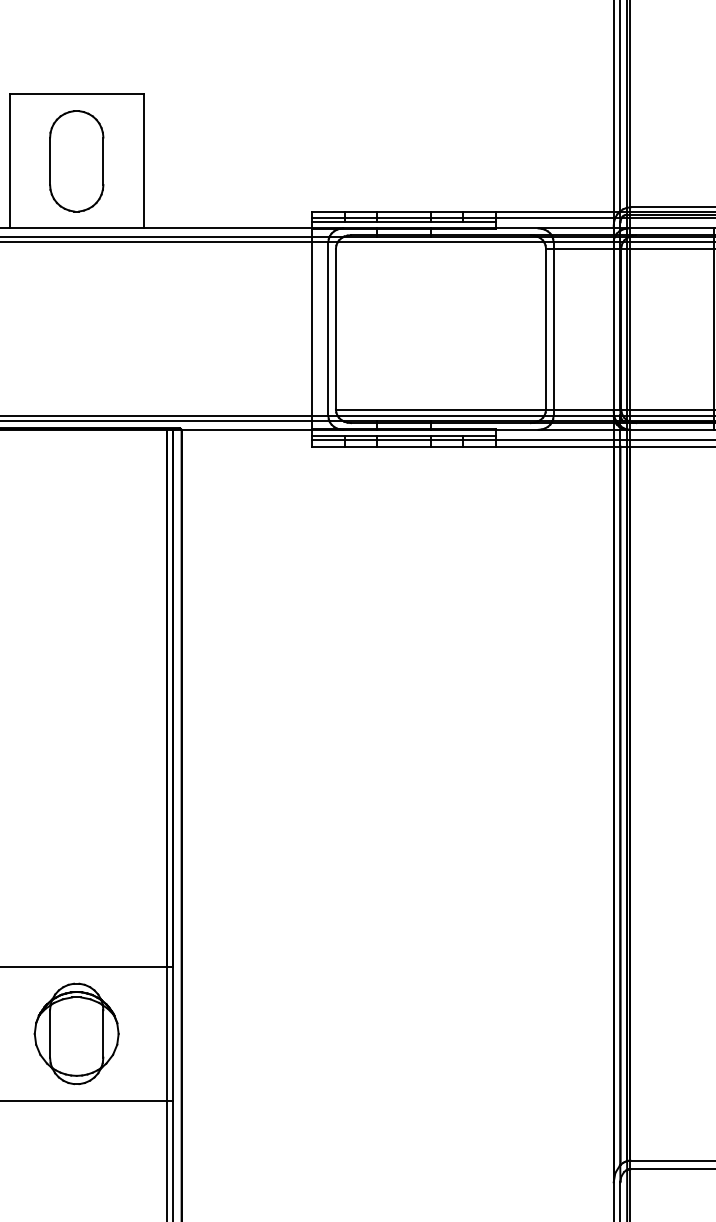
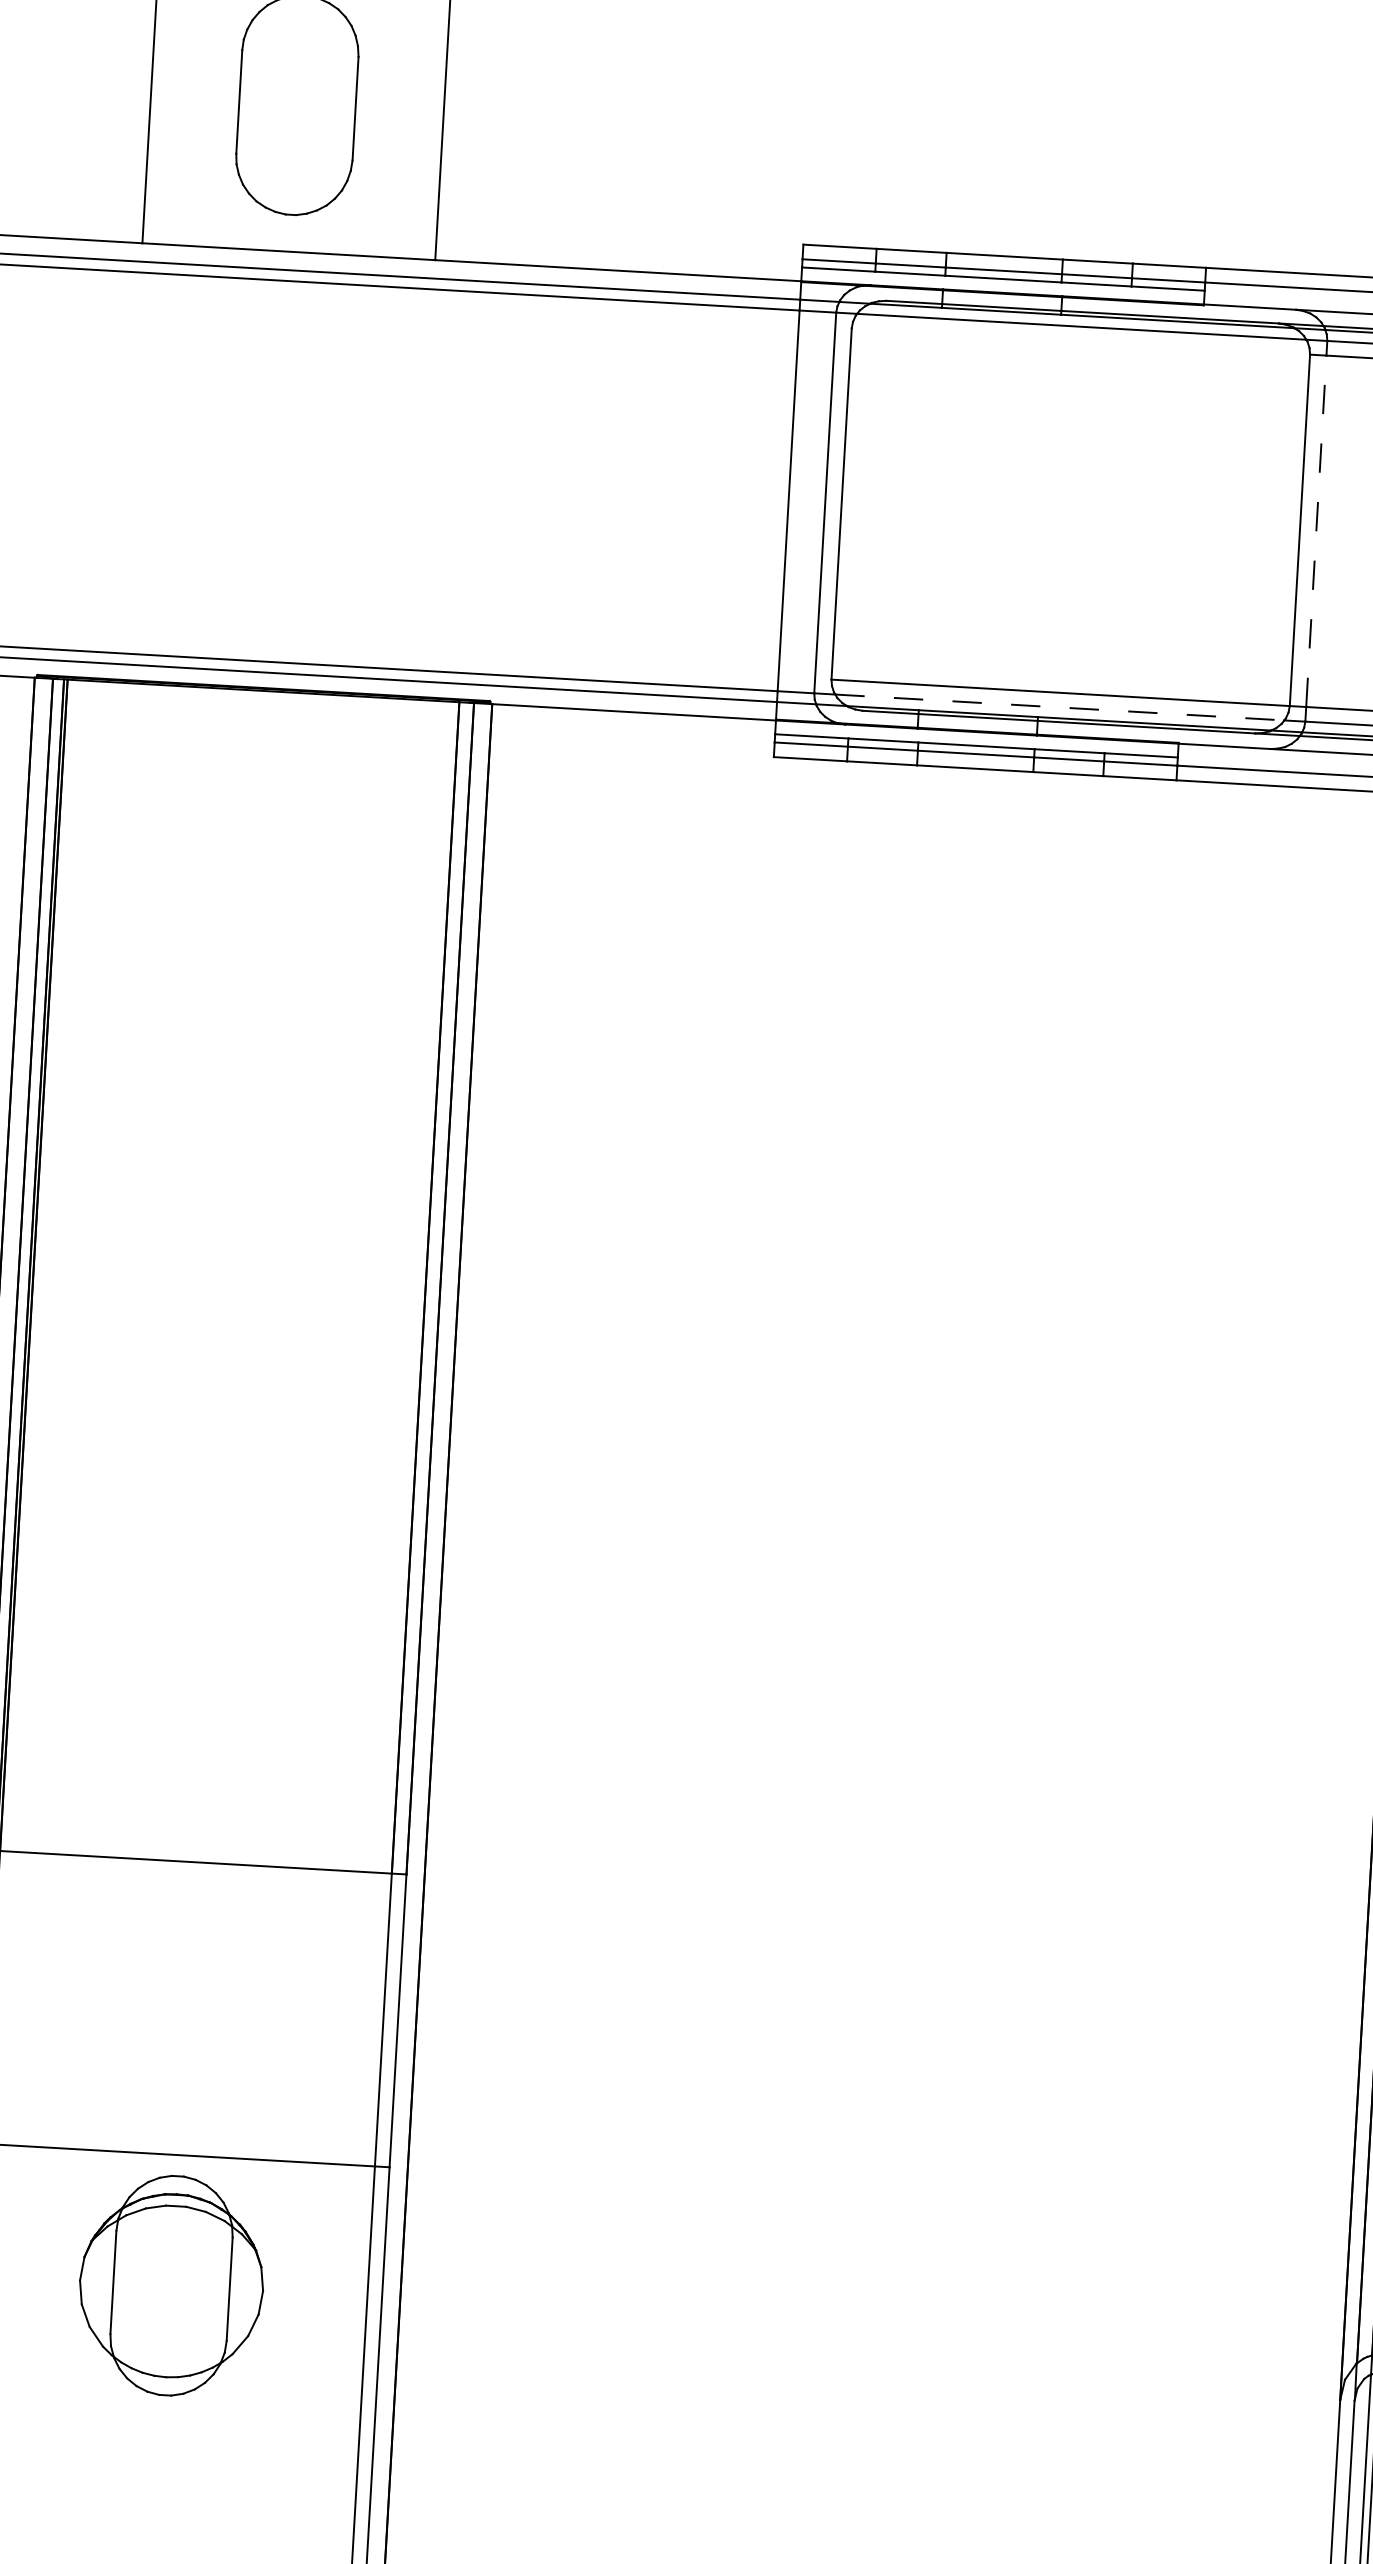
line: (553, 329) -> (1316, 532), solid -> dashed
line: (440, 416) -> (1058, 707), solid -> dashed
part: (76, 1033) -> (171, 2284), moved

